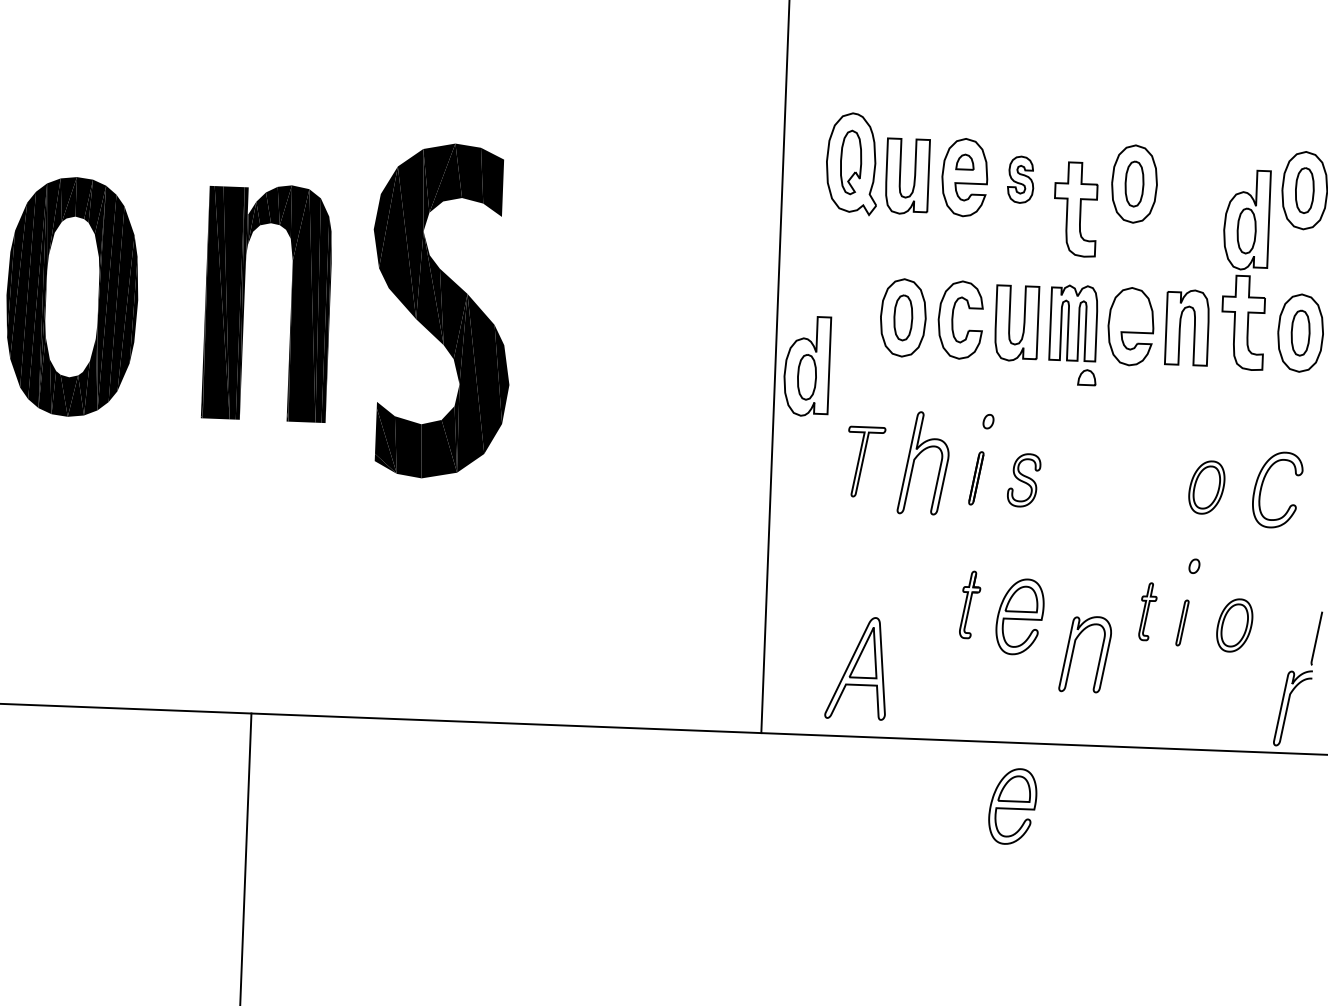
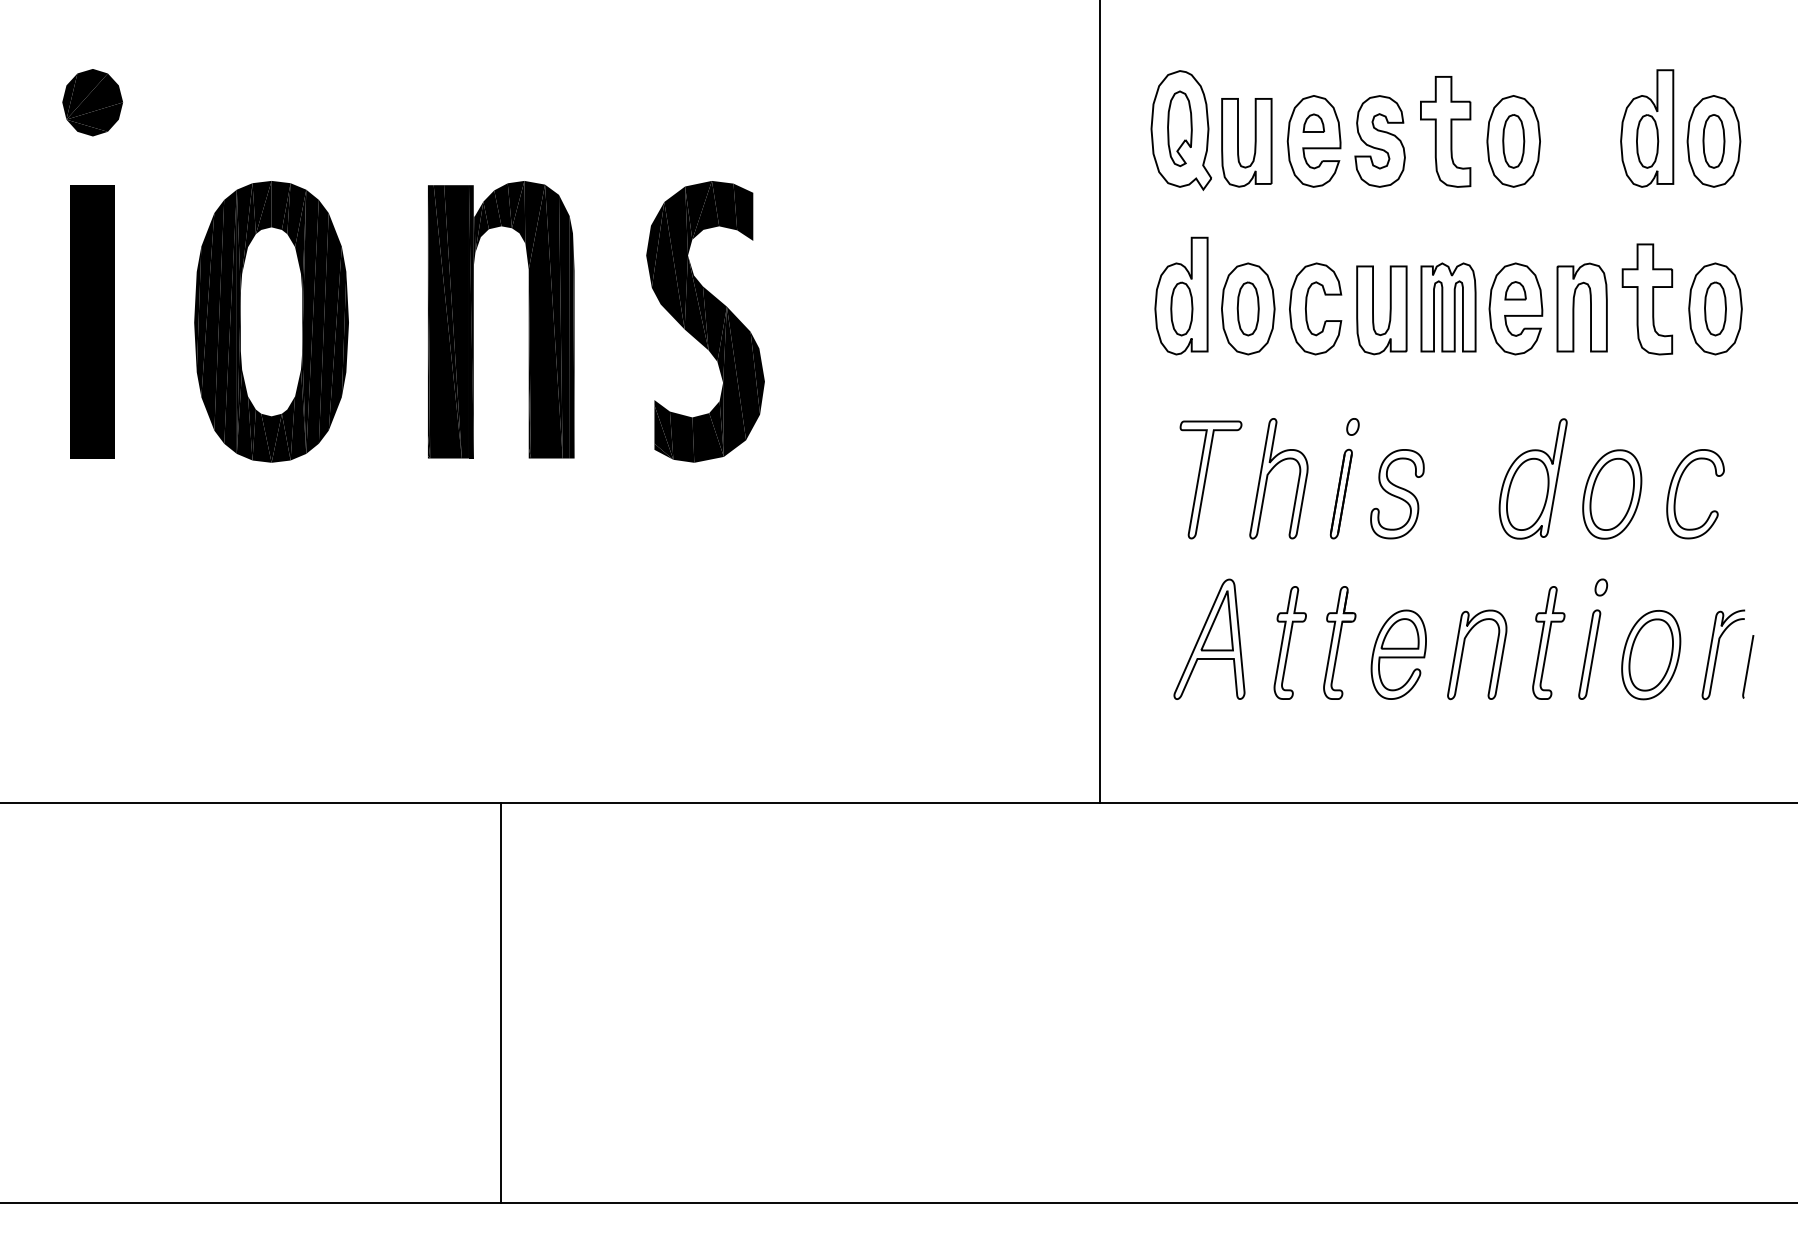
part: (1020, 179) -> (1379, 141), size x1.67
part: (1075, 209) -> (1445, 131), moved
part: (1247, 220) -> (1647, 128), moved
part: (441, 310) -> (705, 321), size x0.71
part: (807, 365) -> (1181, 295), moved
part: (1086, 377) -> (1515, 290), moved
part: (865, 461) -> (1210, 479), size x1.43
part: (1139, 471) -> (1532, 478), added
part: (975, 477) -> (1340, 493), size x1.43
part: (1024, 480) -> (1397, 494), size x1.43
part: (1207, 487) -> (1612, 494), size x1.43
part: (927, 602) -> (1289, 642), added
part: (970, 604) -> (1339, 642), size x1.43
part: (1147, 611) -> (1548, 642), size x1.67
part: (1182, 622) -> (1589, 654), size x1.67
part: (1234, 625) -> (1651, 655), size x1.43
part: (1073, 652) -> (1463, 653), moved
part: (856, 667) -> (1209, 638), moved
curve: (1288, 705) -> (1718, 651), moved
part: (1012, 806) -> (1398, 877), removed

